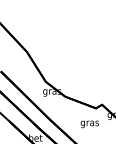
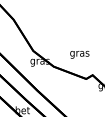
text: (89, 124) -> (79, 54), moved

